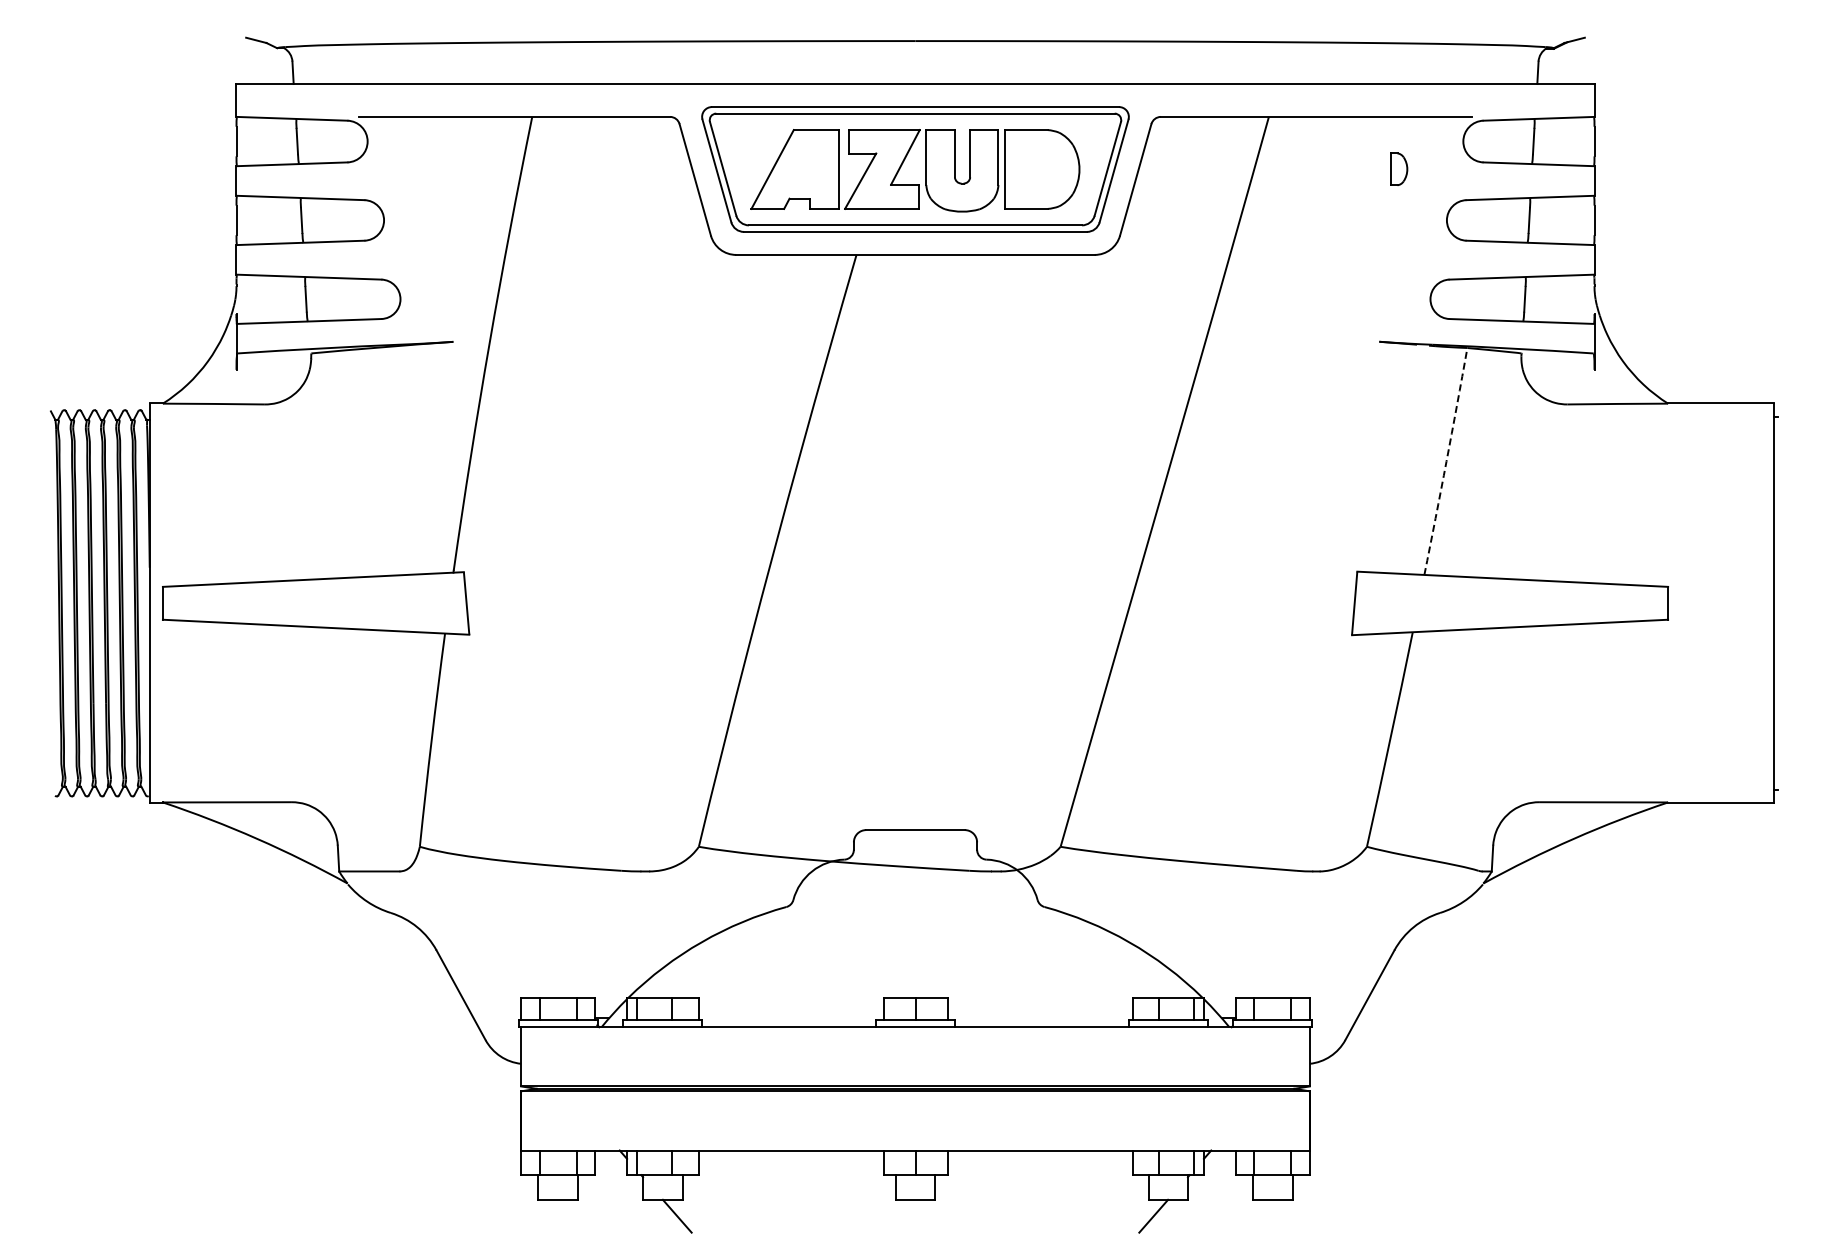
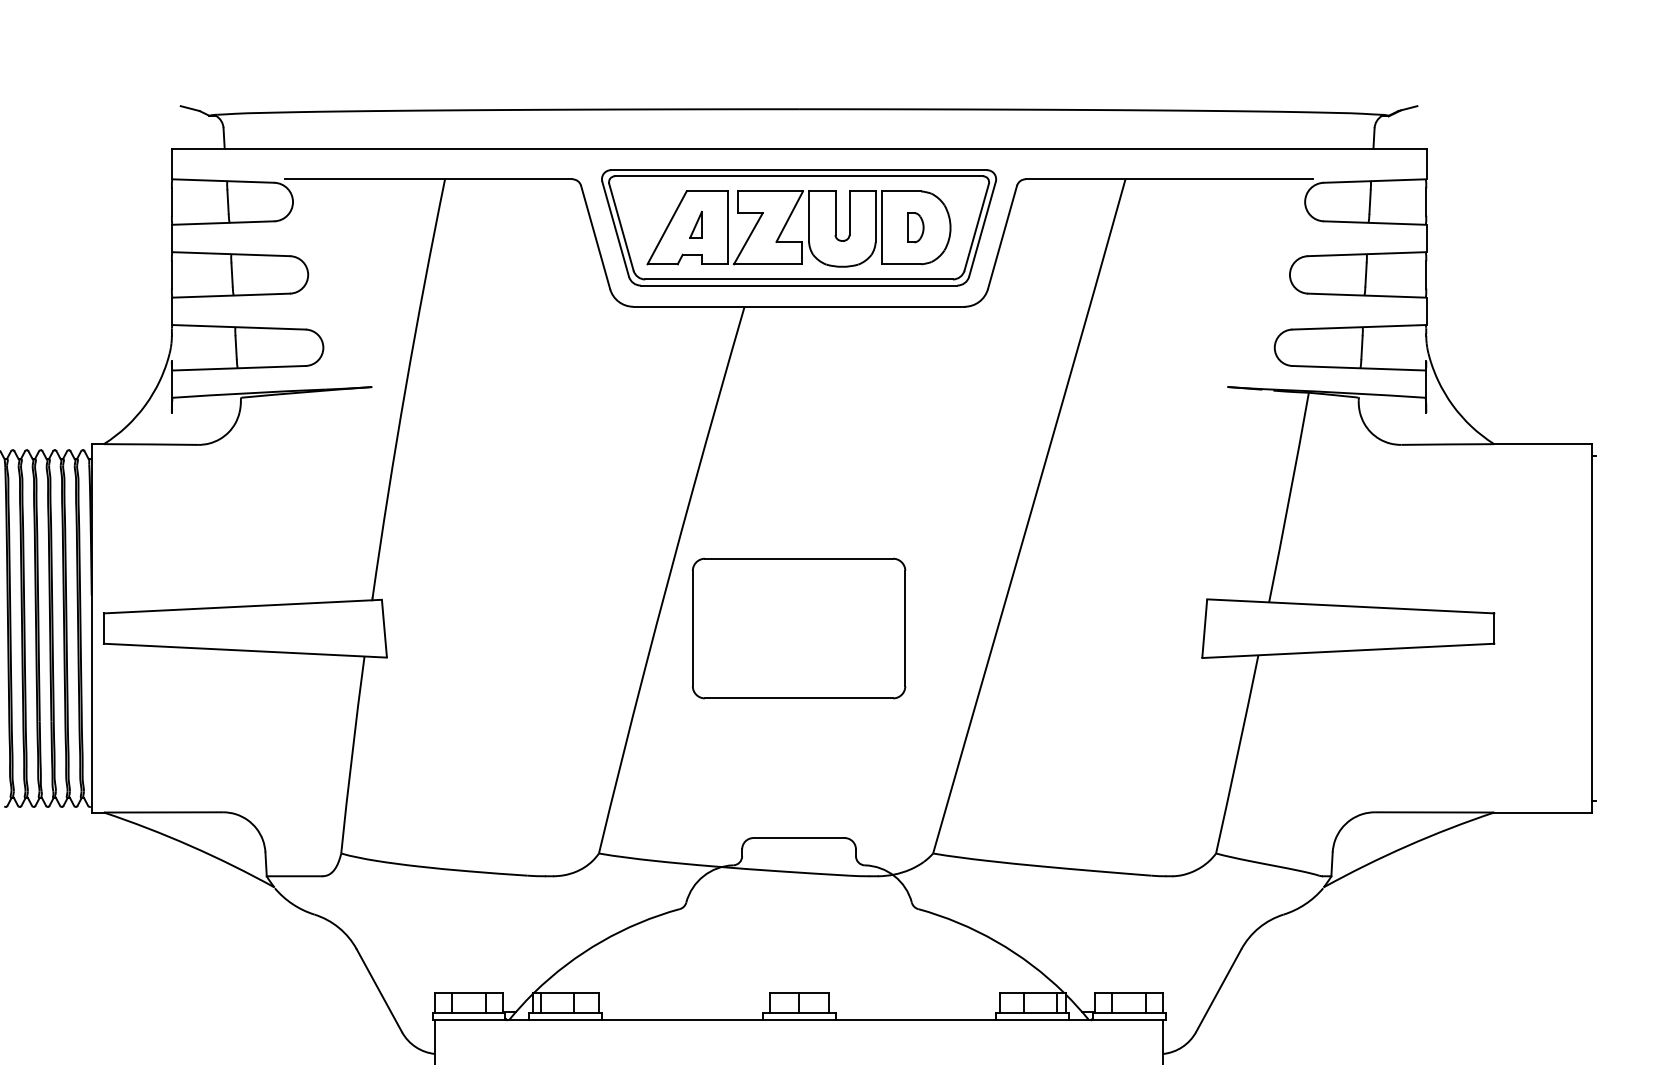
part: (803, 166) -> (695, 225), added
part: (1399, 168) -> (916, 226), moved
arc: (1446, 461) -> (1289, 497), dashed -> solid
part: (915, 602) -> (799, 627), added

